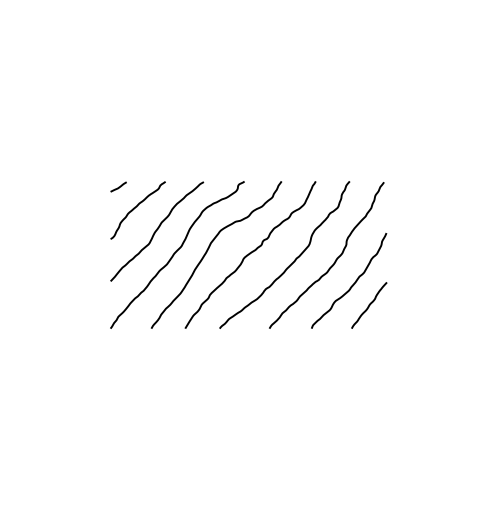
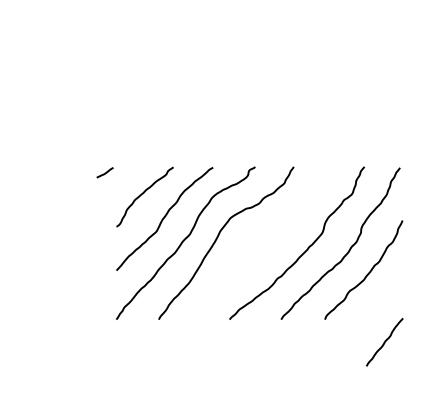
curve: (118, 186) -> (104, 172), moved
curve: (250, 254) -> (261, 242), removed
curve: (369, 305) -> (384, 342), moved

